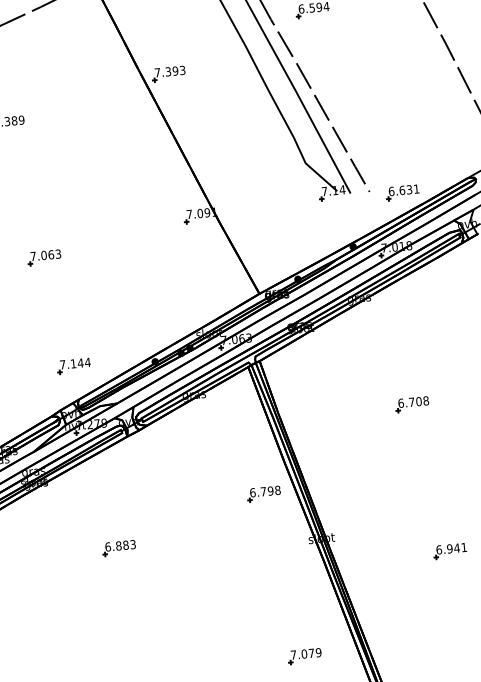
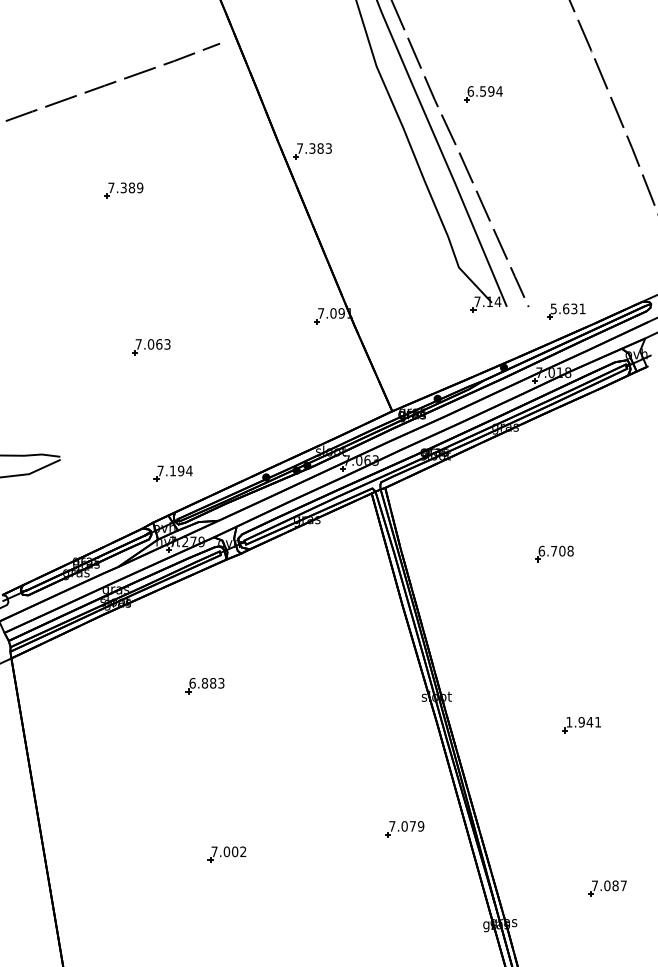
text: (175, 71) -> (320, 148), 7.393 -> 7.383
text: (391, 191) -> (553, 308), 6.631 -> 5.631
text: (80, 362) -> (180, 470), 7.144 -> 7.194
part: (263, 493) -> (375, 639), removed
text: (439, 549) -> (569, 721), 6.941 -> 1.941

